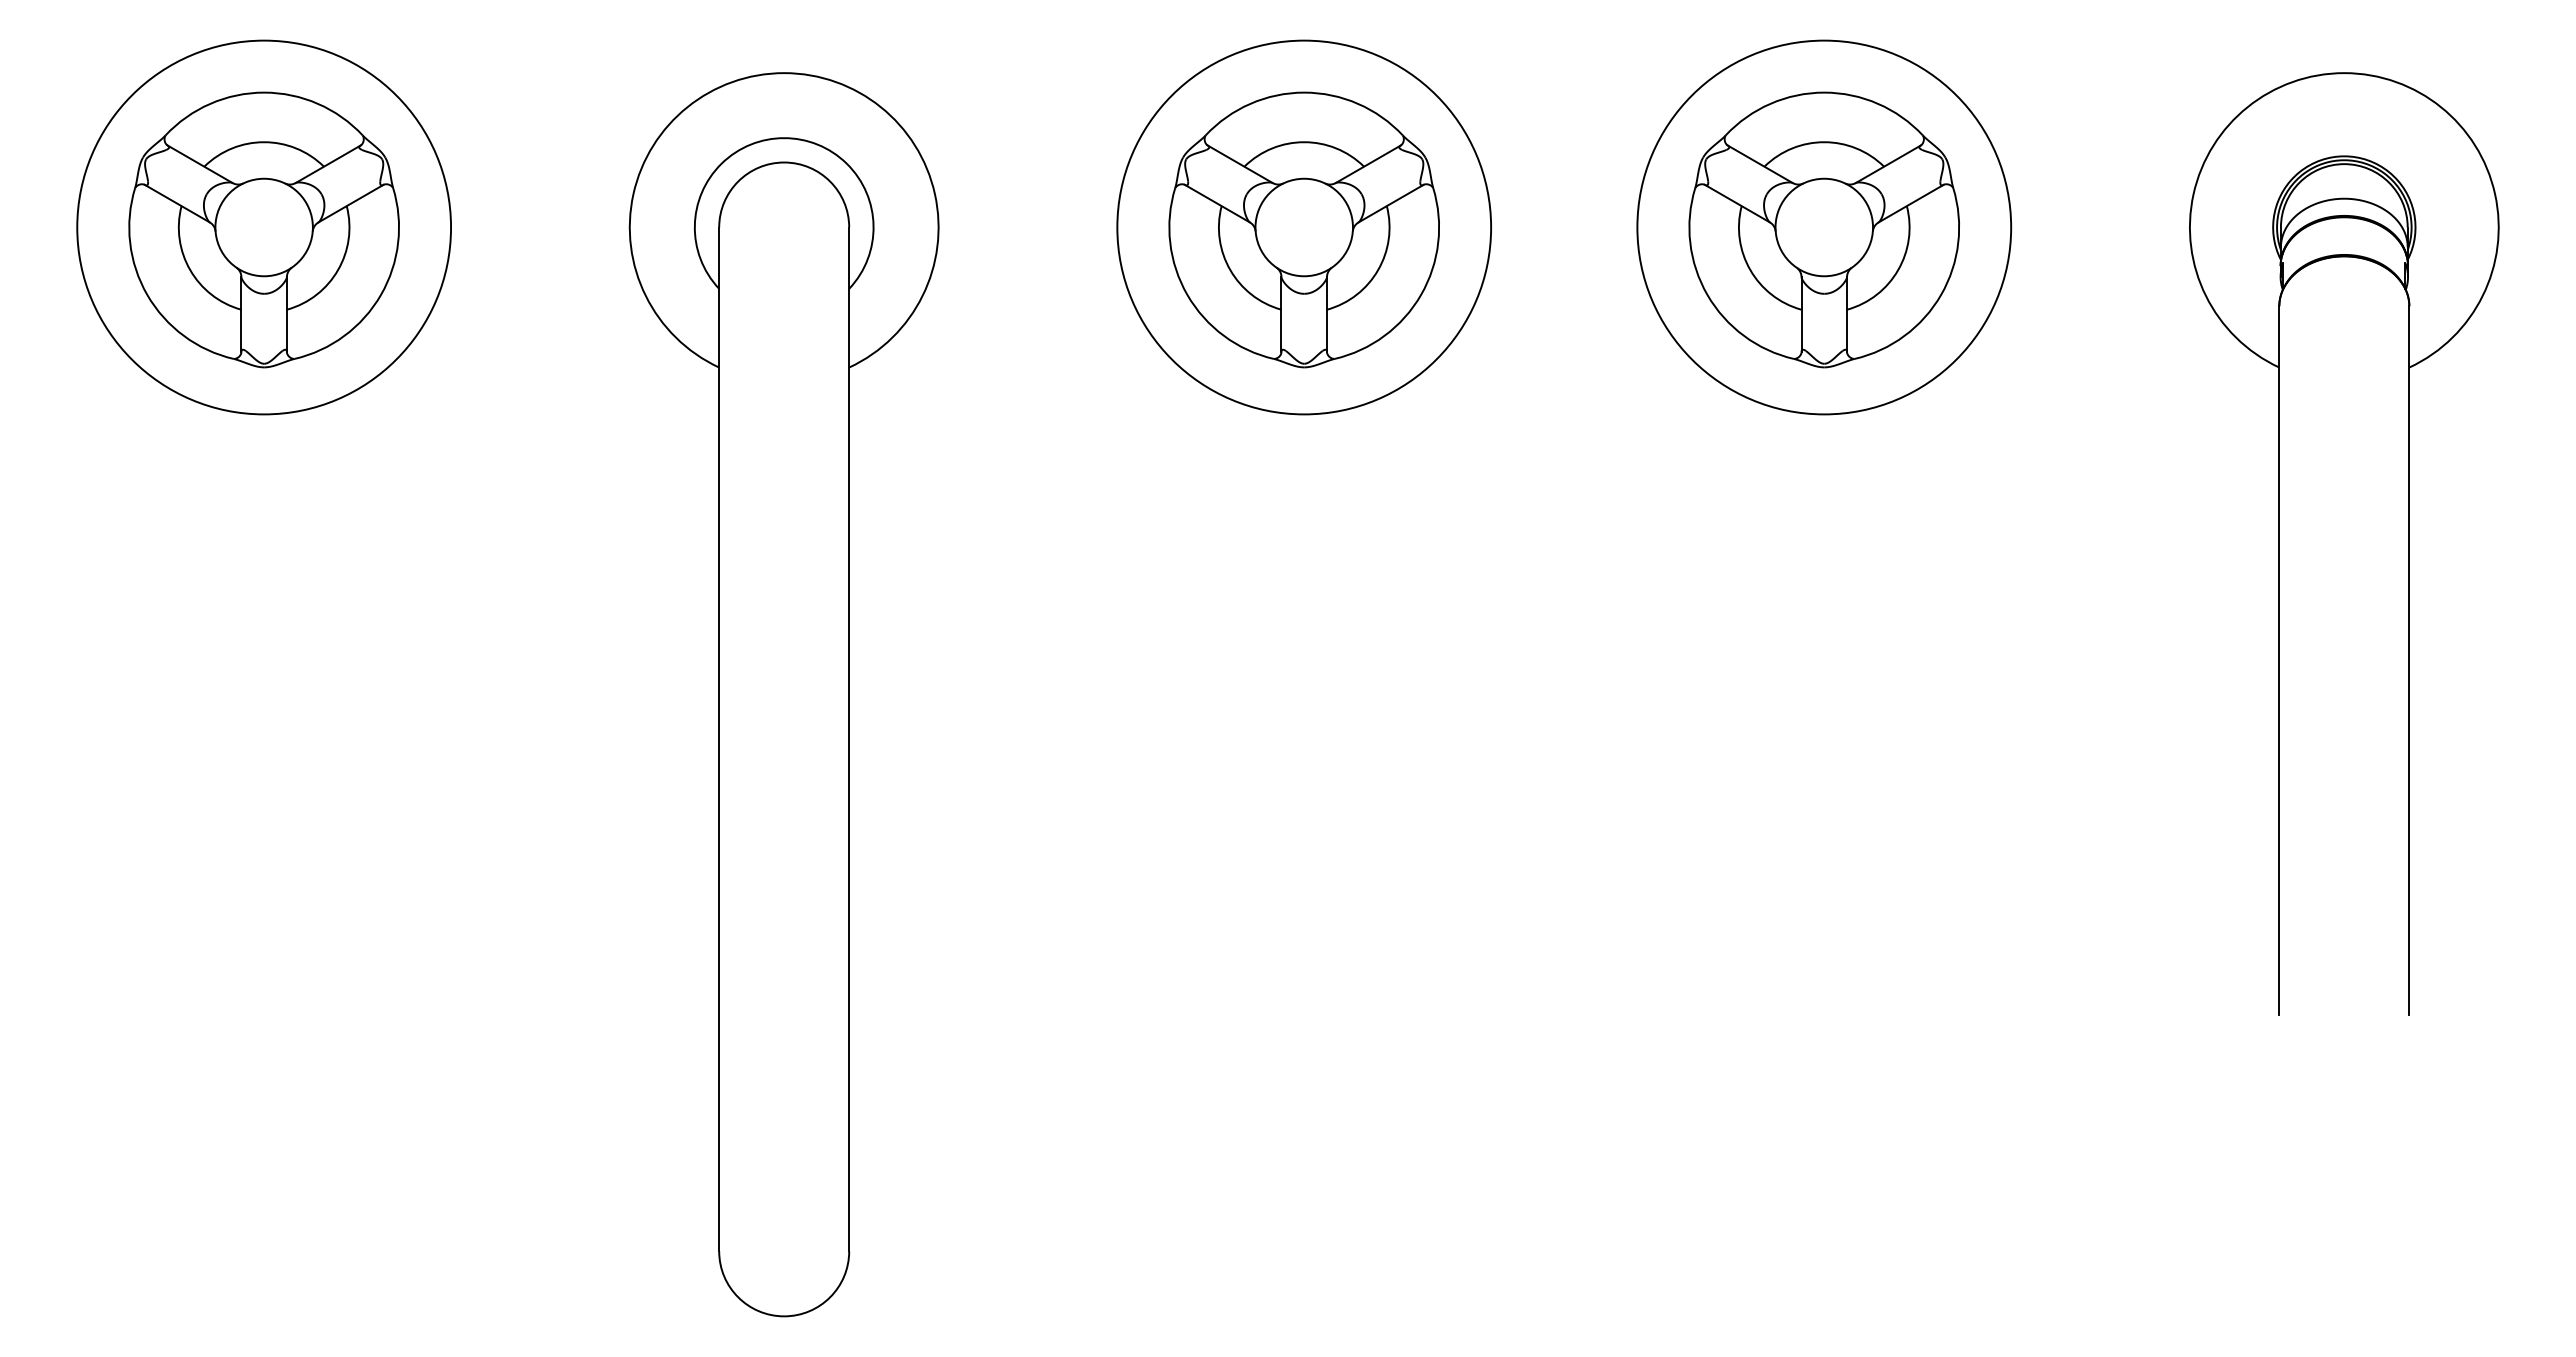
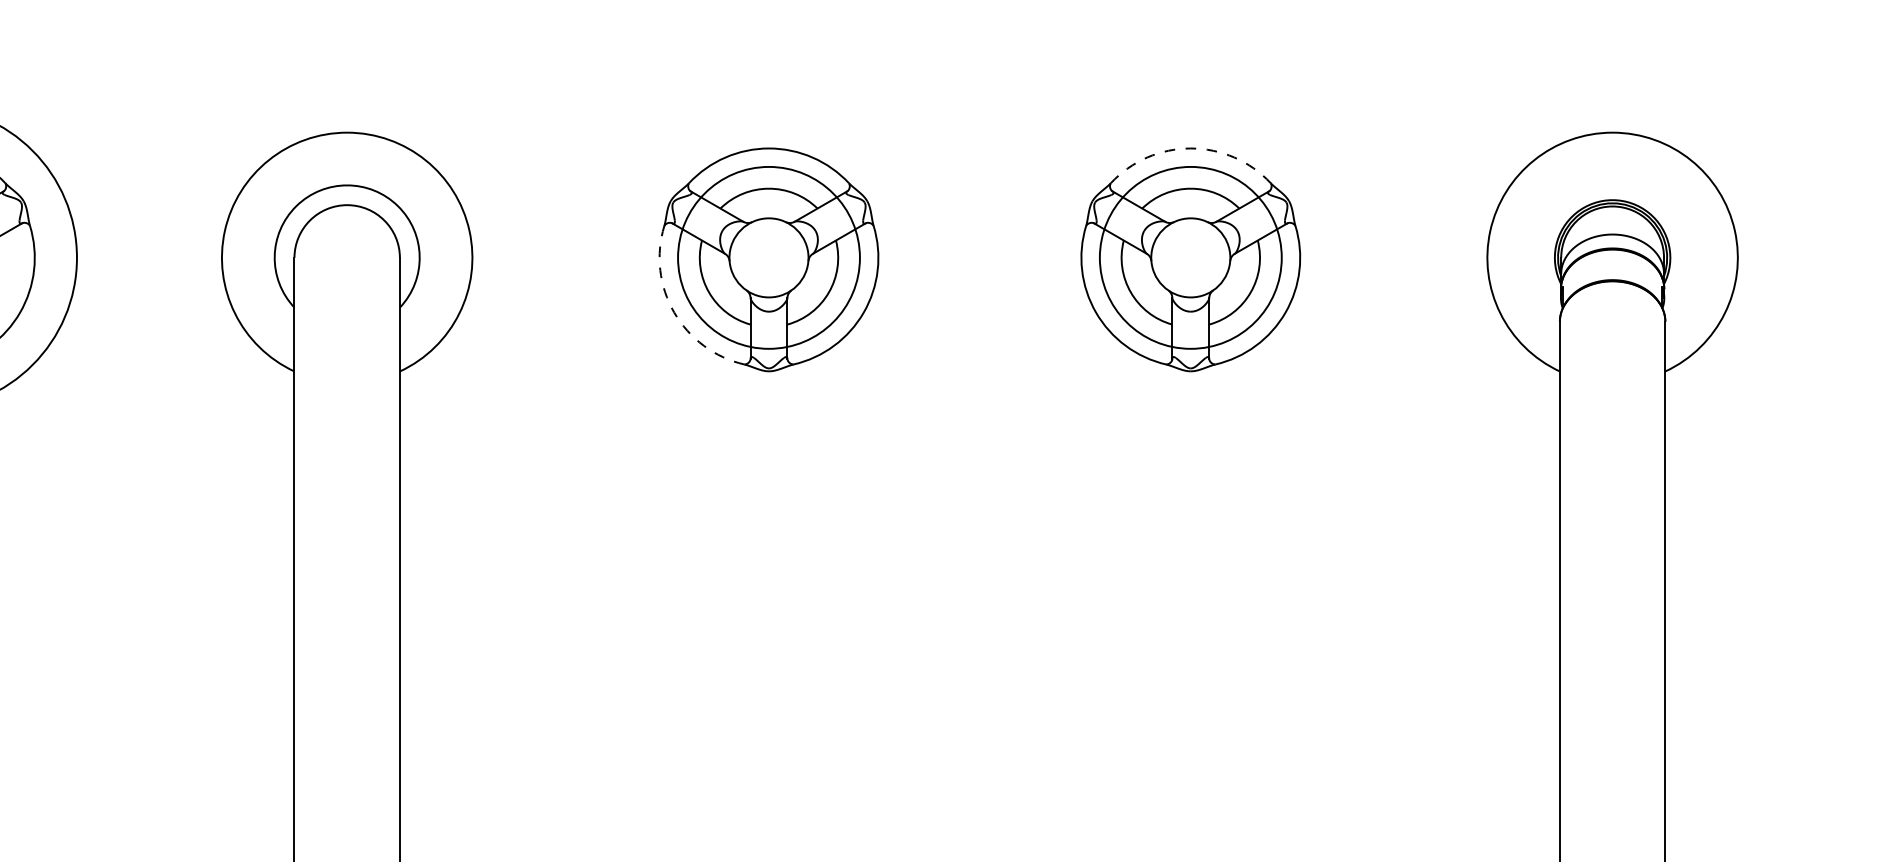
arc: (1824, 92) -> (1190, 148), solid -> dashed
circle: (1304, 227) -> (769, 257), size x0.6
circle: (1824, 227) -> (1190, 257), size x0.6
arc: (1187, 294) -> (674, 312), solid -> dashed

